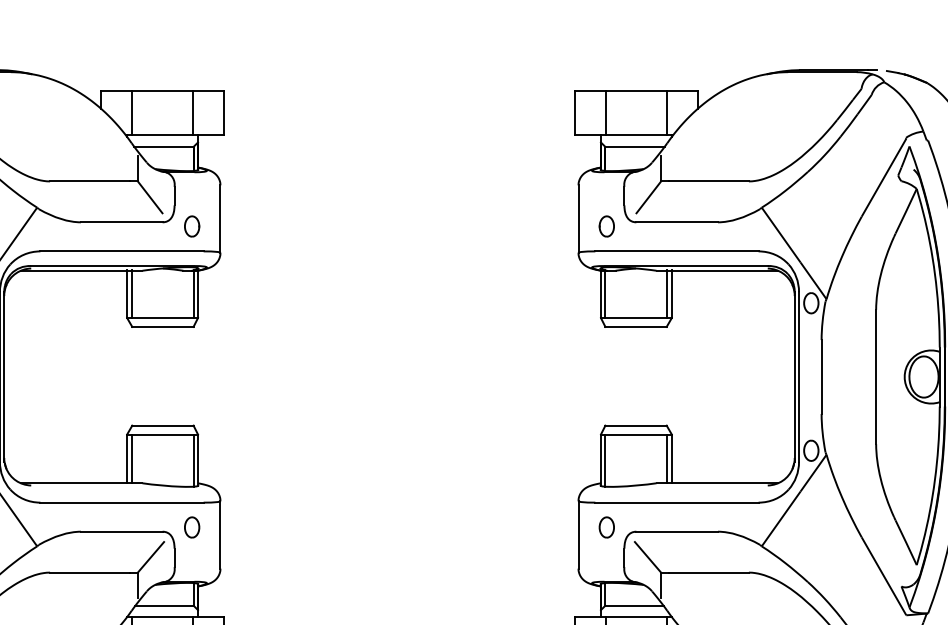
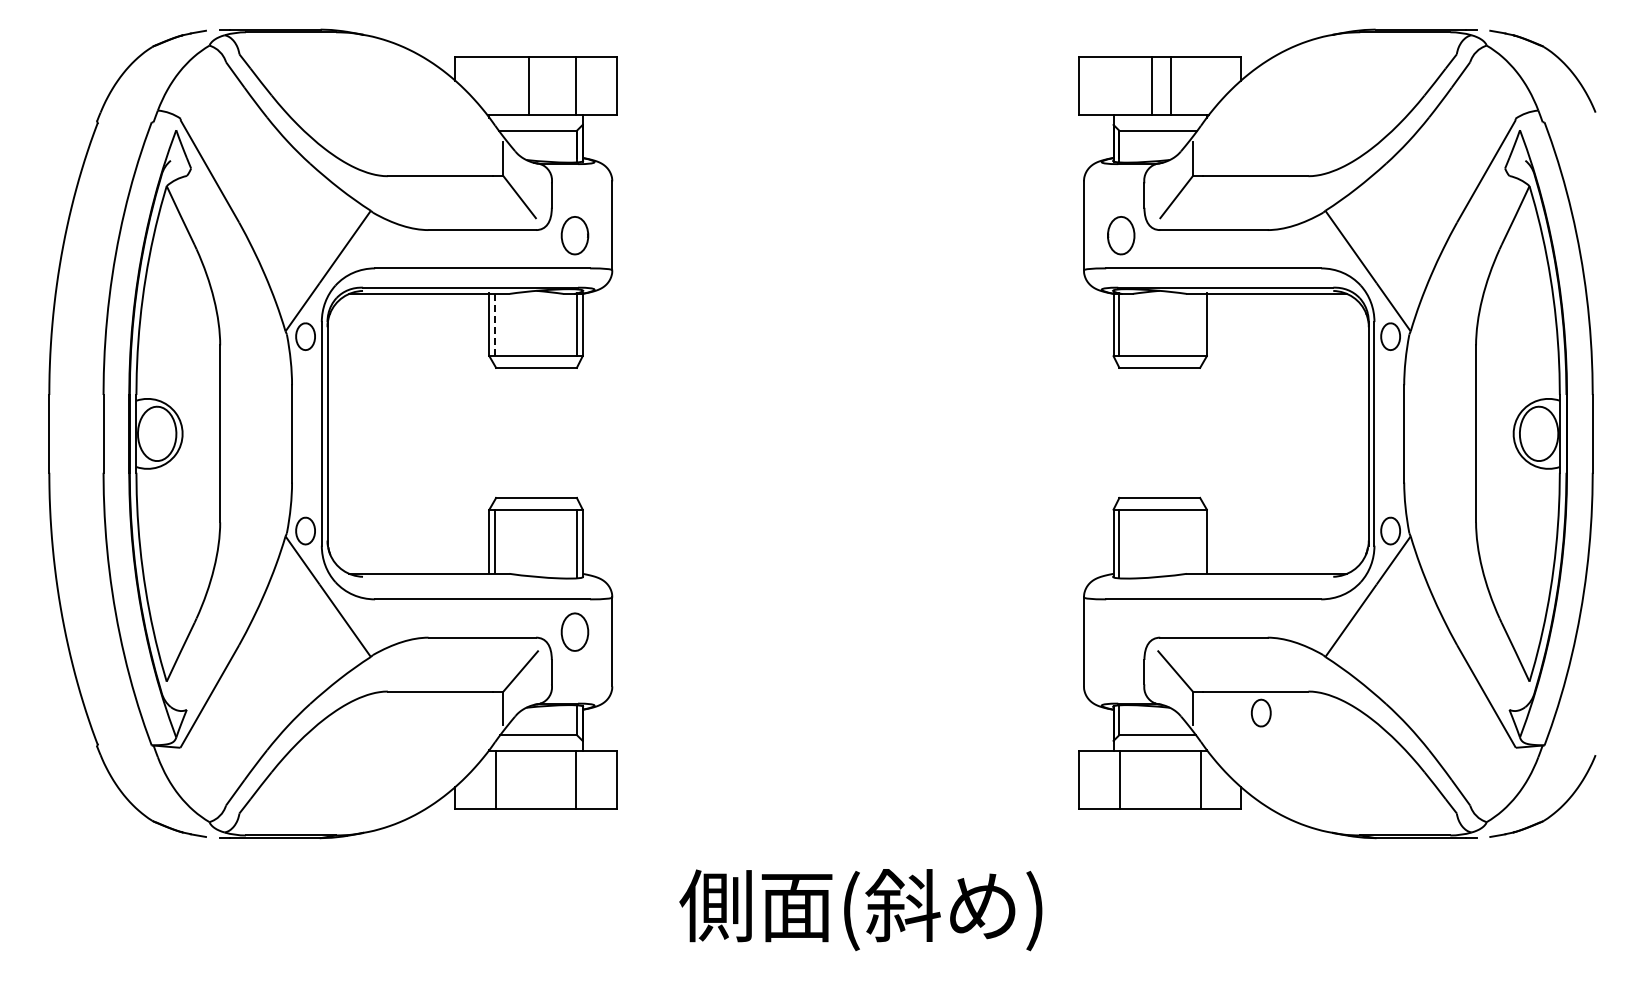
line: (131, 112) -> (528, 85), moved
line: (605, 112) -> (1151, 85), moved
line: (666, 112) -> (1170, 85), moved
part: (191, 226) -> (574, 235), size x1.4
part: (607, 226) -> (1121, 235), size x1.4
line: (131, 293) -> (495, 324), solid -> dashed
line: (667, 293) -> (1201, 324), removed
line: (667, 457) -> (1201, 540), removed
part: (191, 527) -> (574, 631), size x1.4
part: (607, 527) -> (1261, 712), moved

